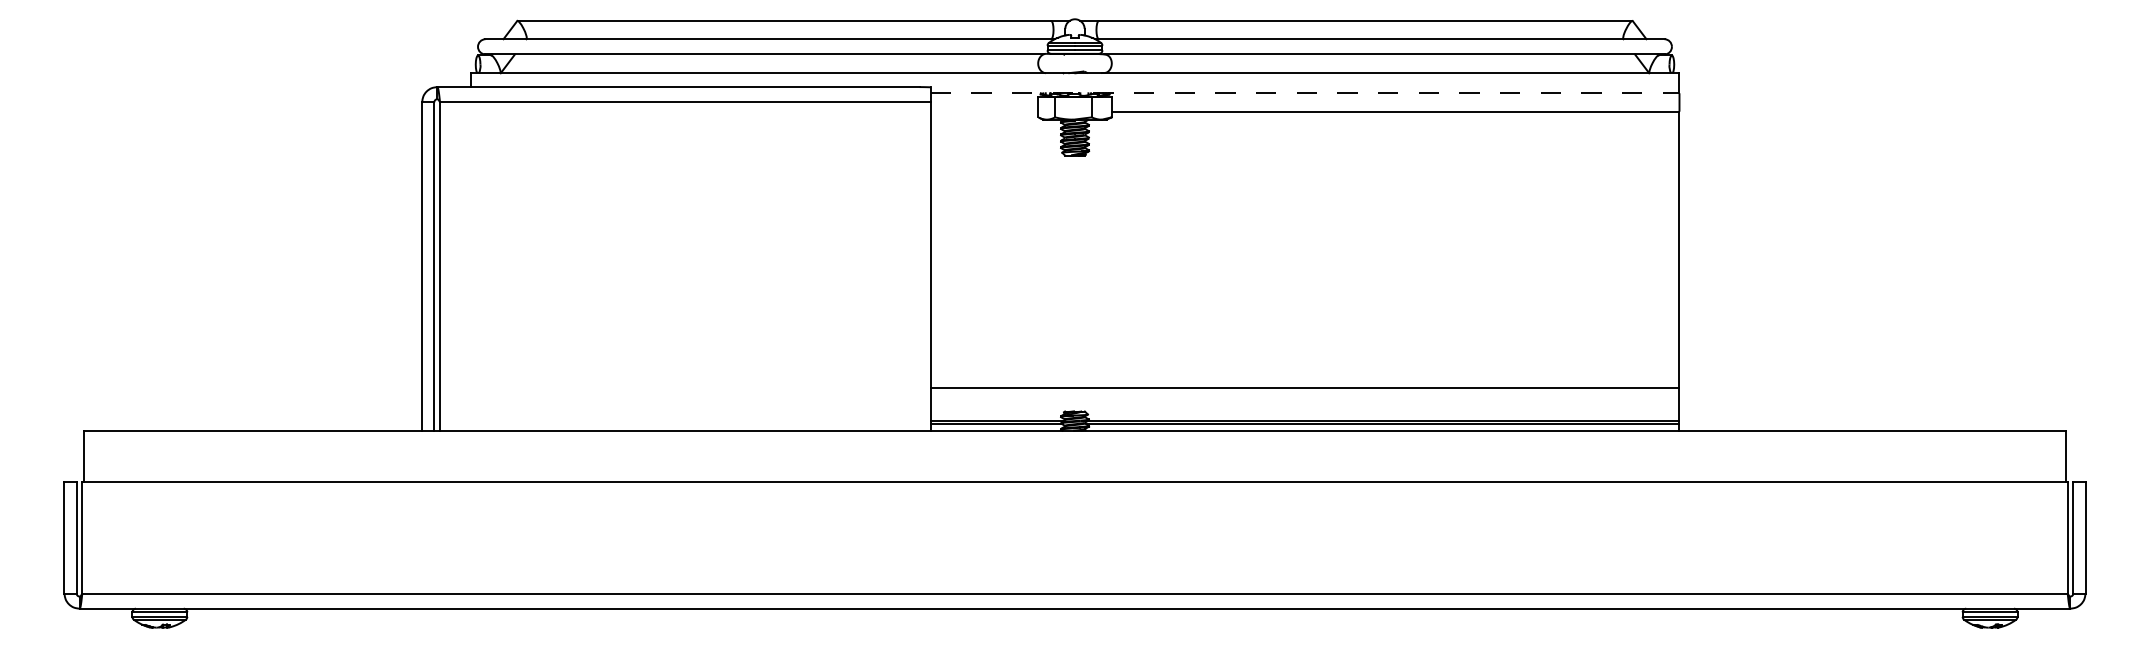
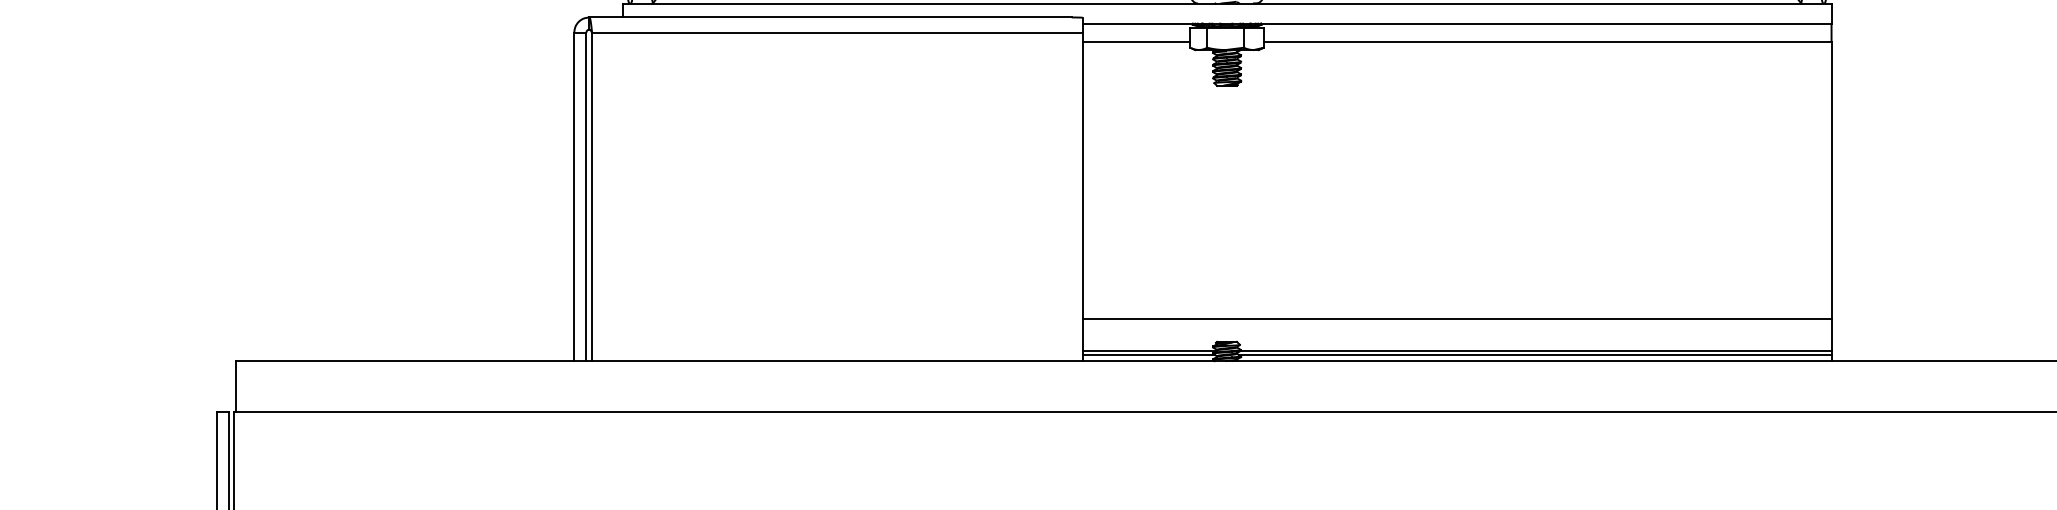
line: (1305, 93) -> (1457, 23), dashed -> solid
line: (984, 111) -> (1136, 41), added

